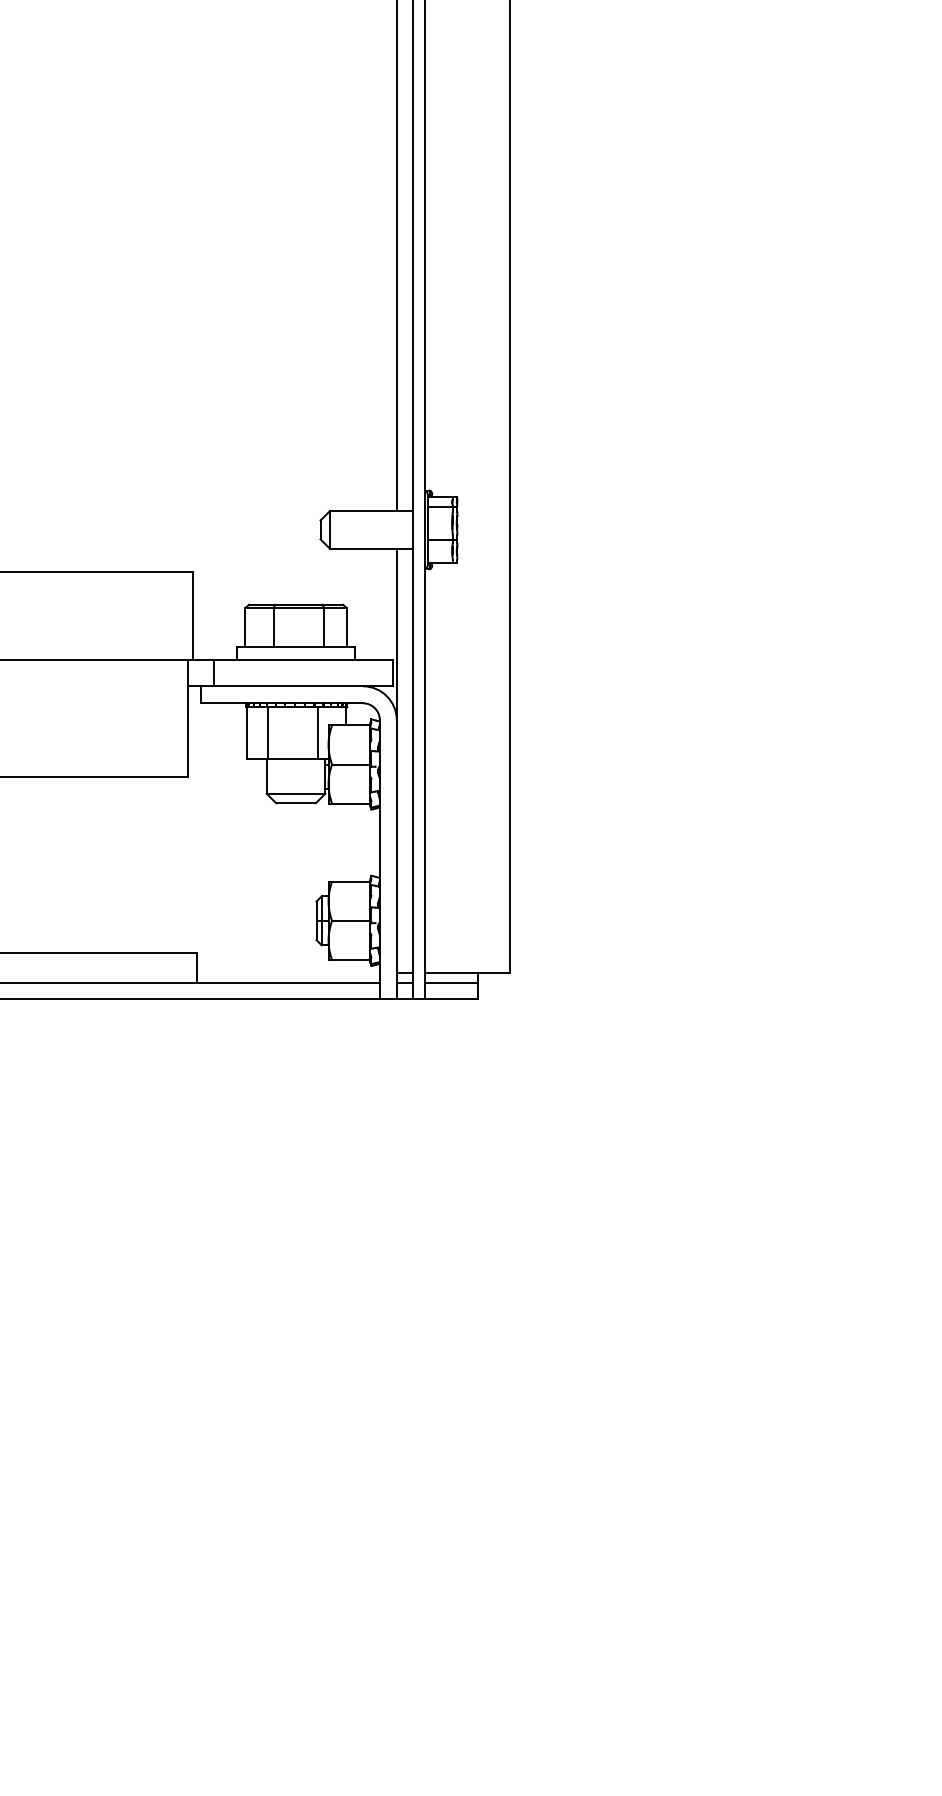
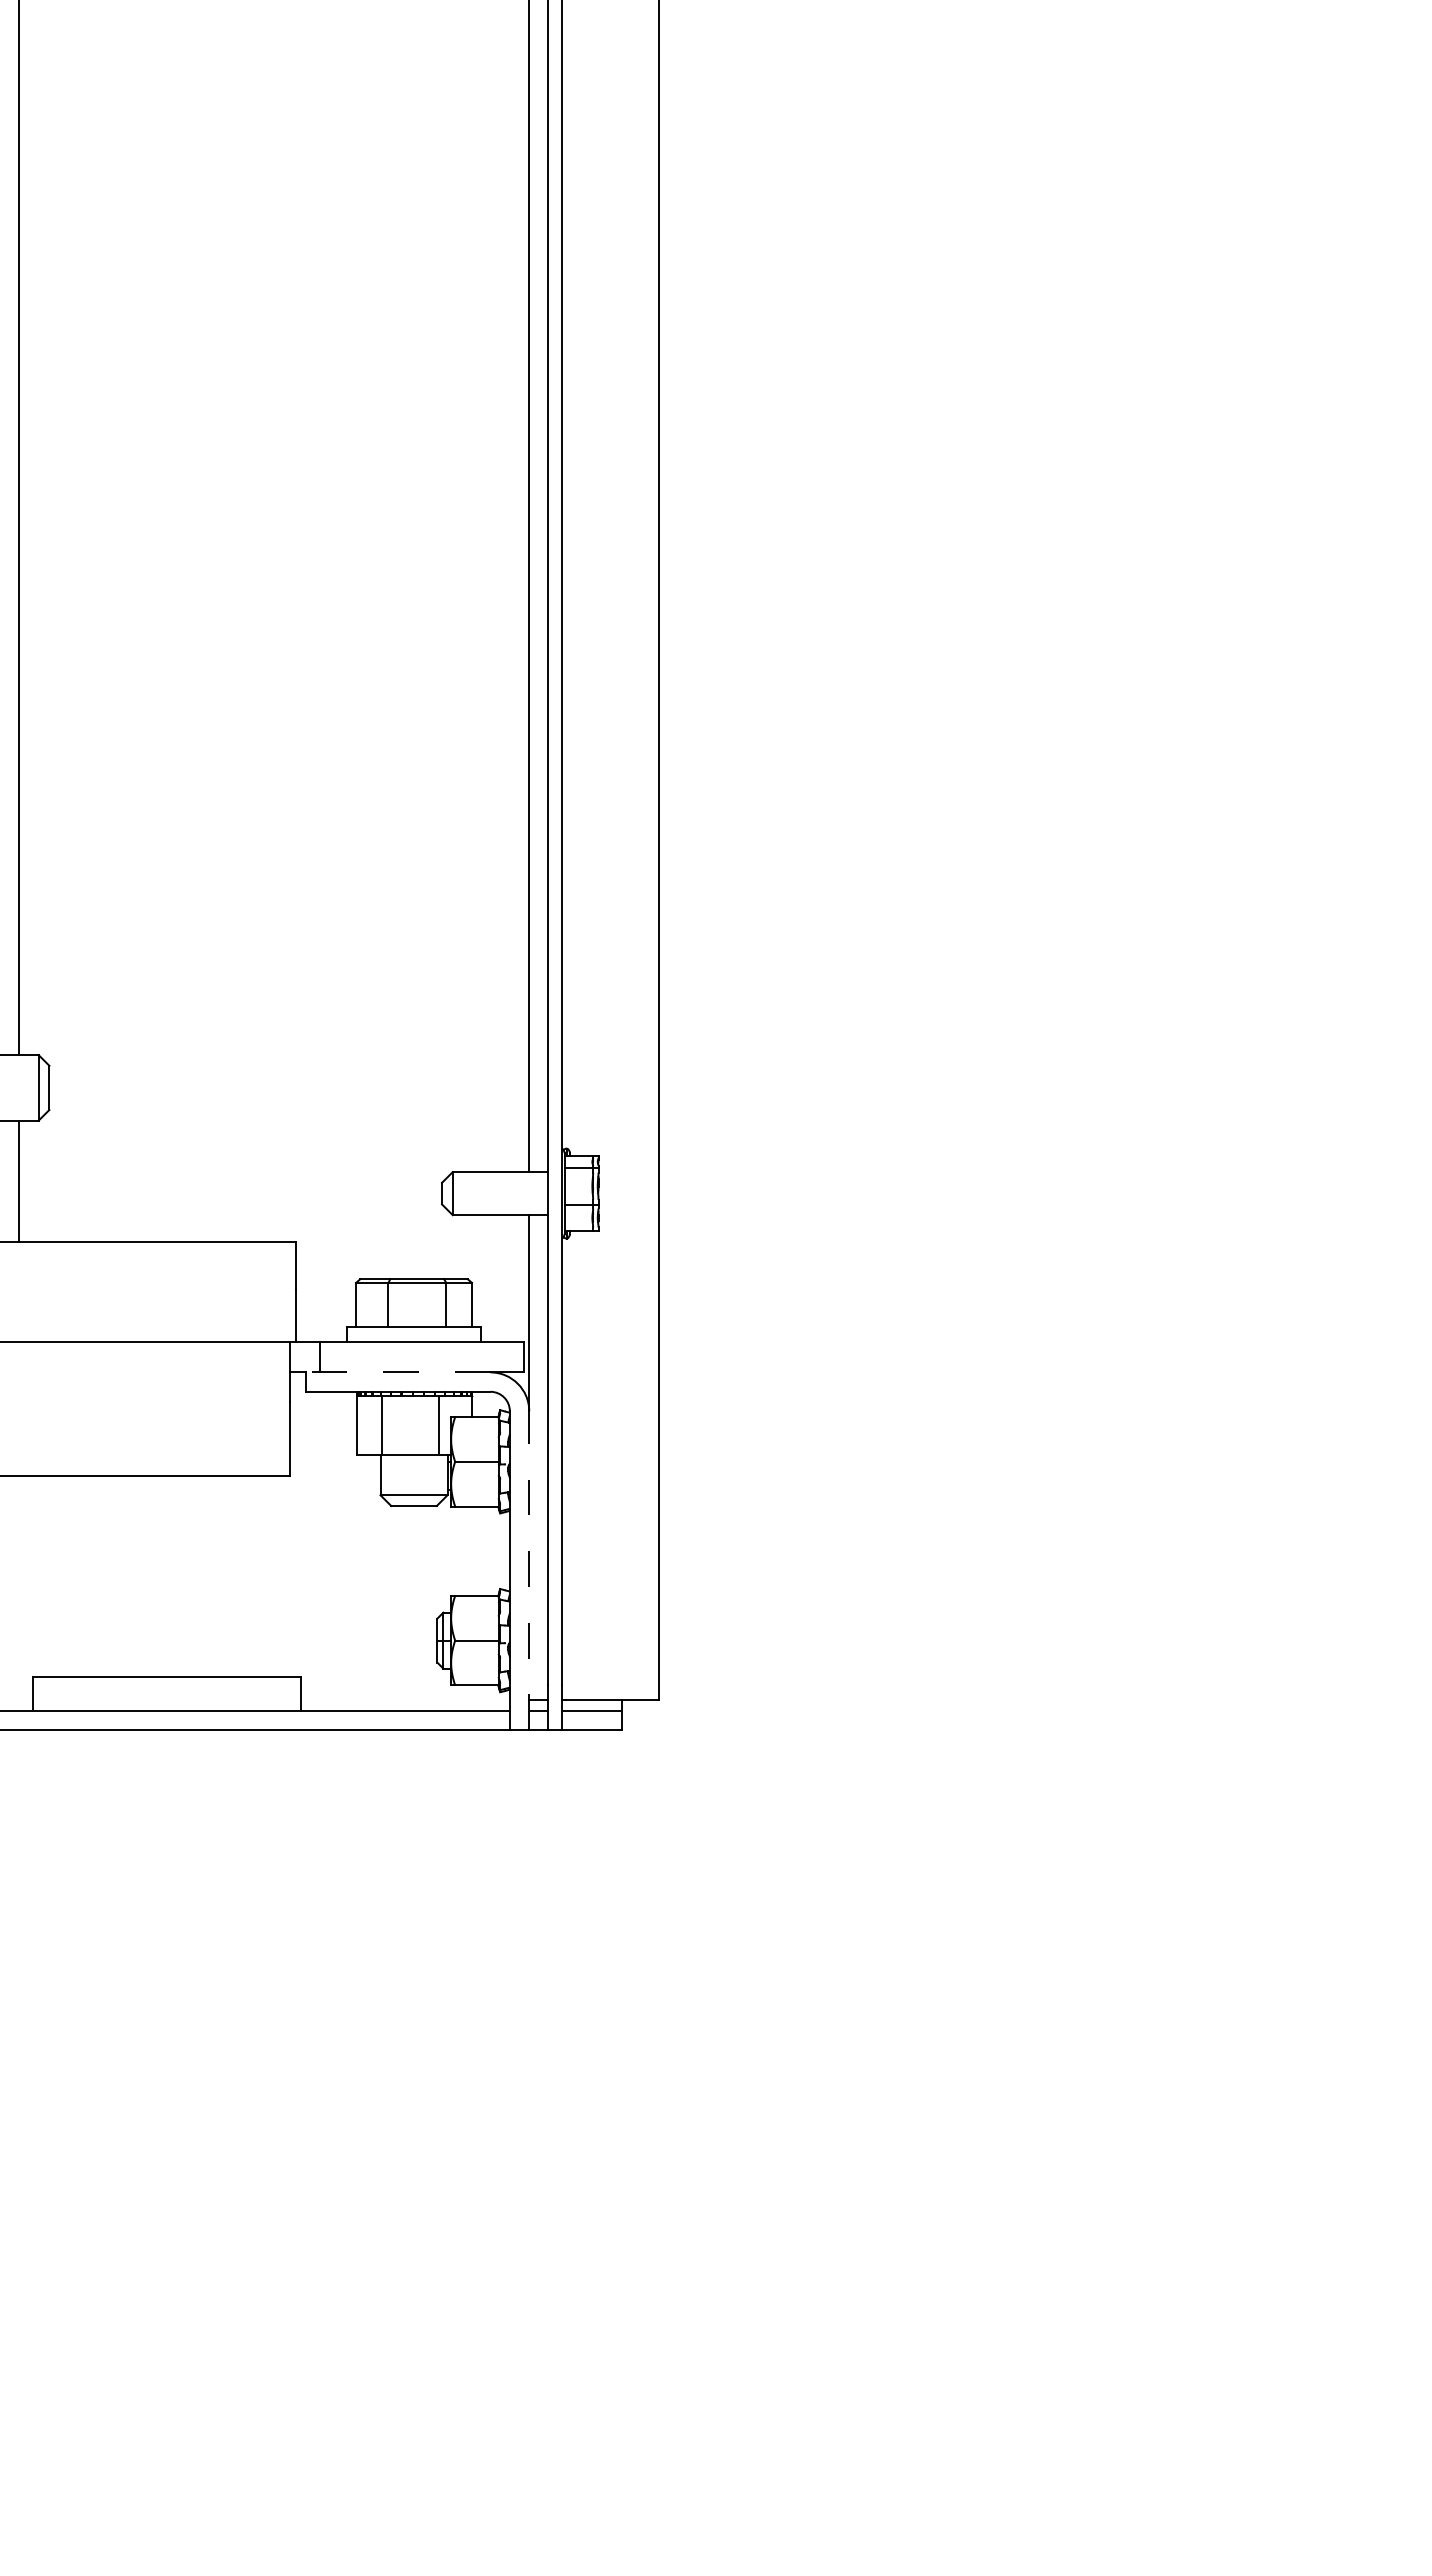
line: (281, 686) -> (397, 1372), solid -> dashed
line: (397, 859) -> (529, 1570), solid -> dashed

